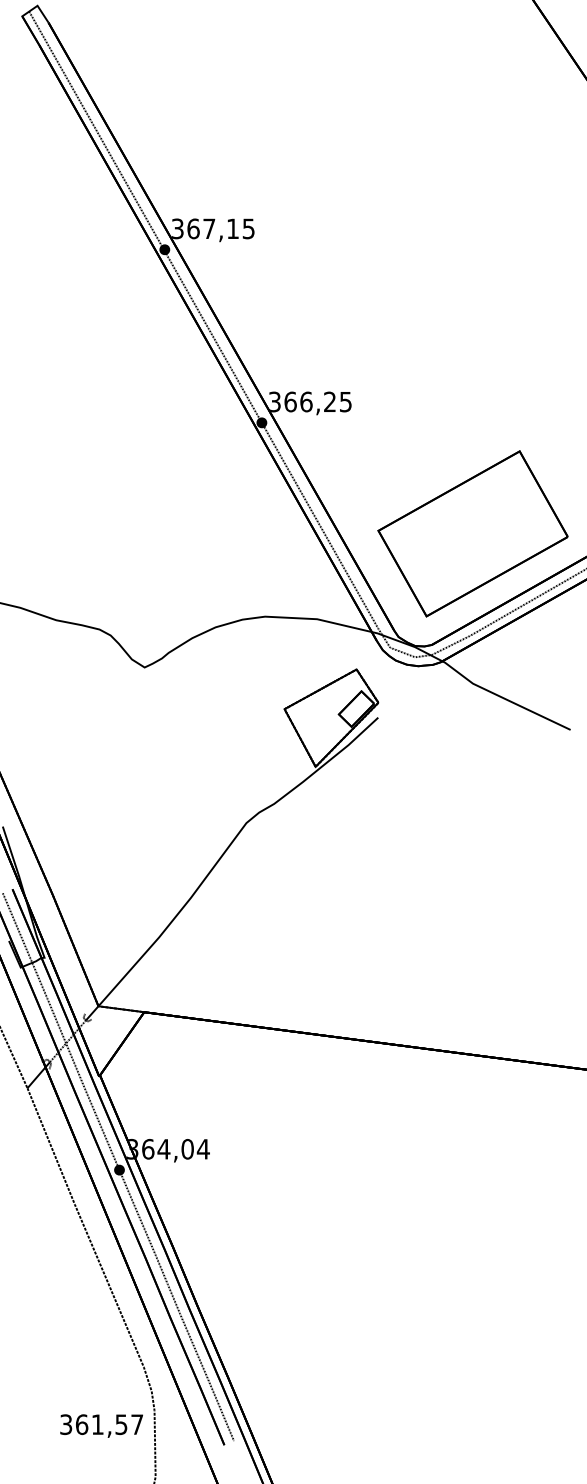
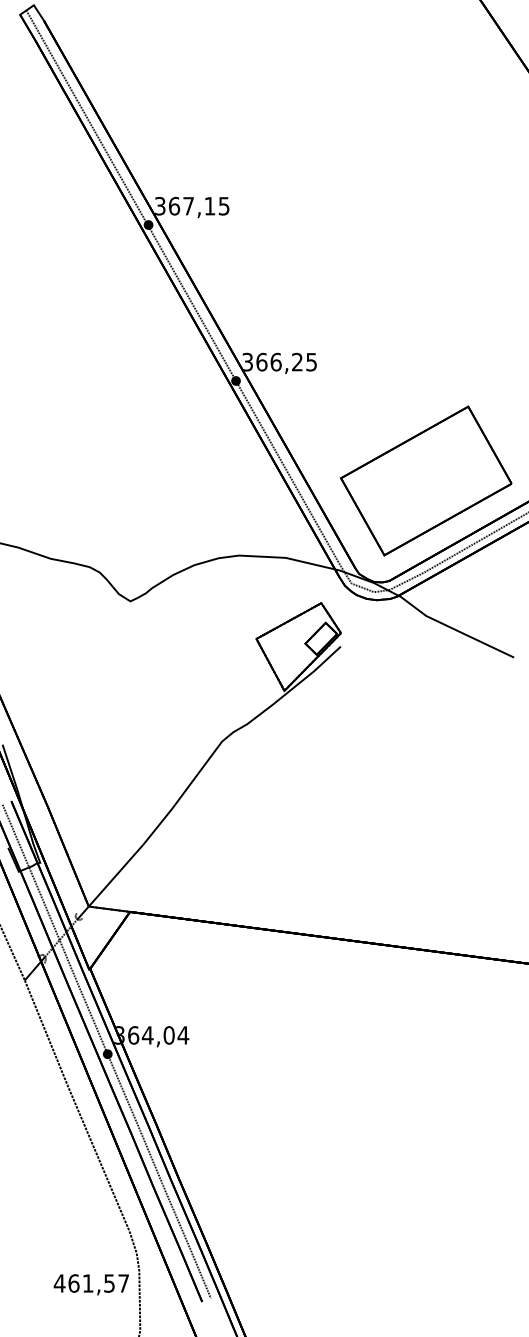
text: (65, 1424) -> (59, 1283), 361,57 -> 461,57

